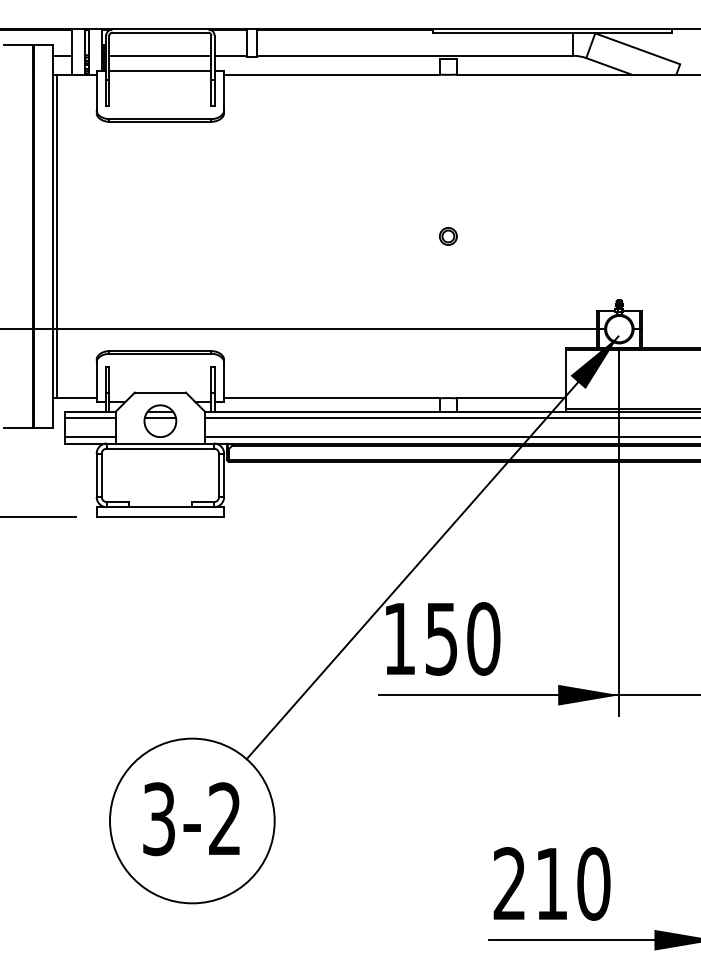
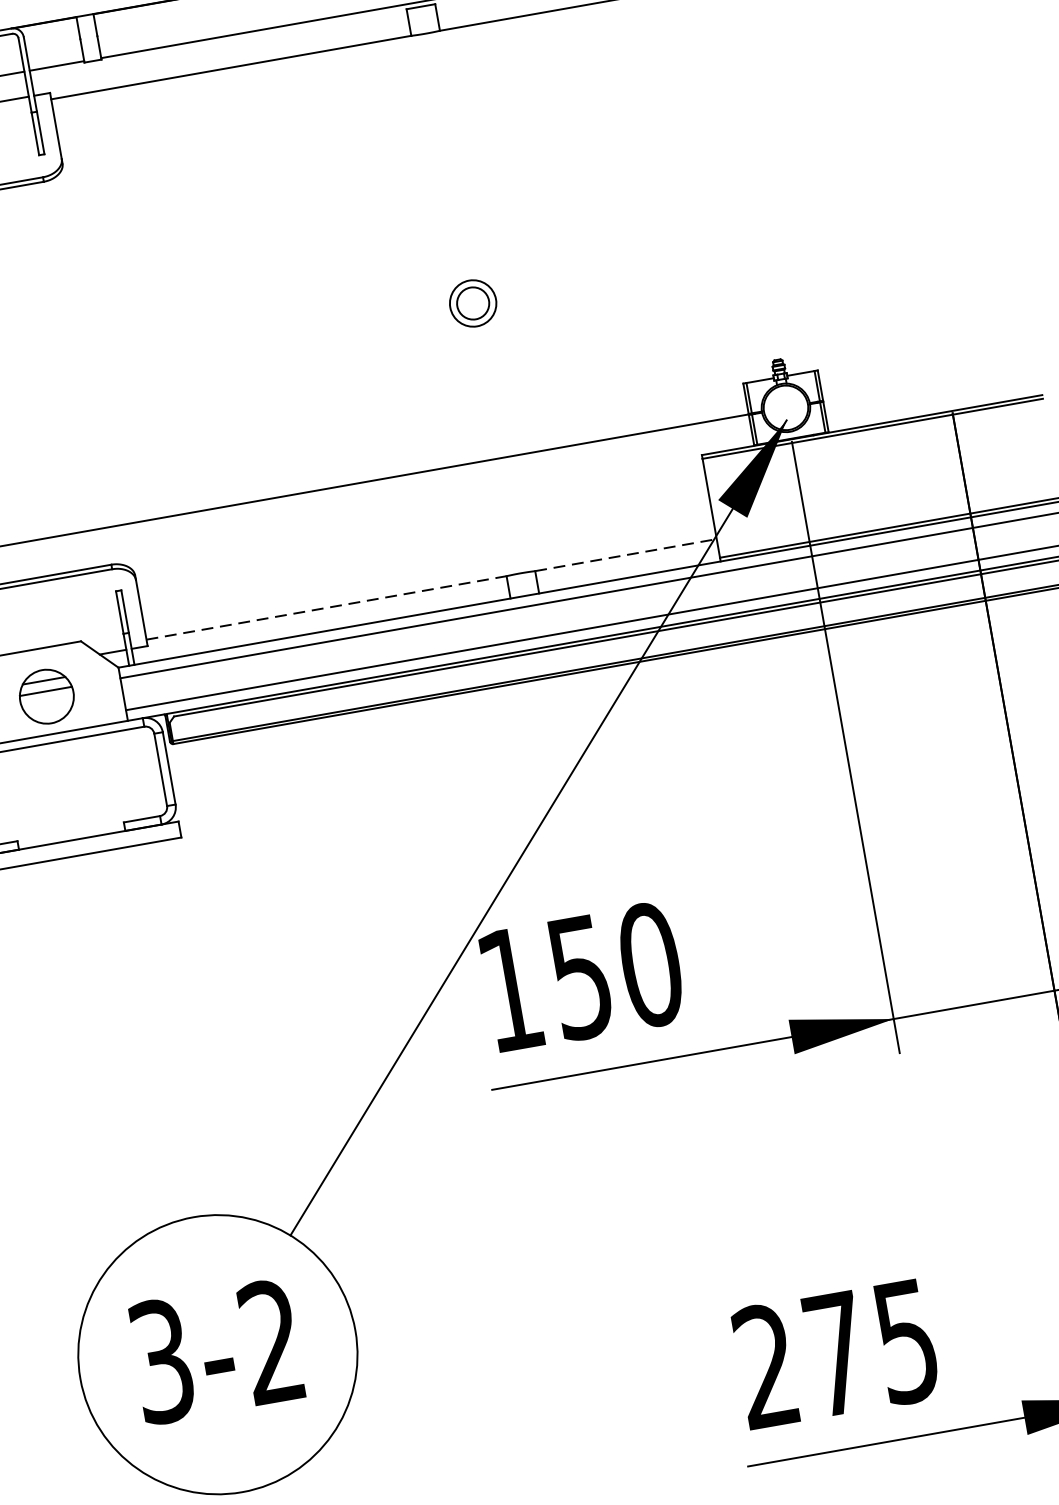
part: (448, 236) -> (473, 303), size x1.6
line: (331, 398) -> (325, 608), solid -> dashed
line: (511, 398) -> (626, 555), solid -> dashed
text: (573, 883) -> (872, 1346), 210 -> 275

